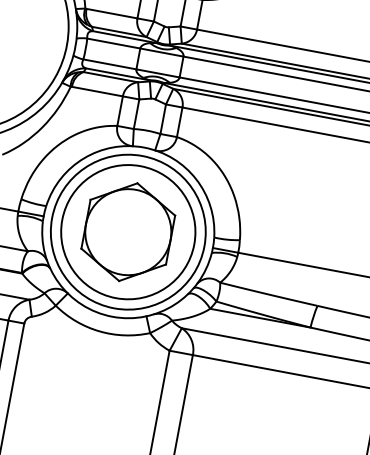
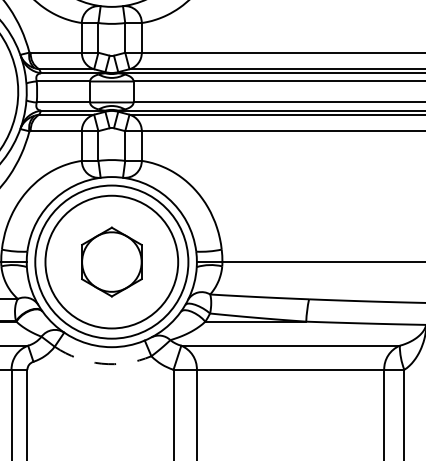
part: (128, 231) -> (111, 261), size x0.7
arc: (99, 331) -> (101, 363), solid -> dashed

